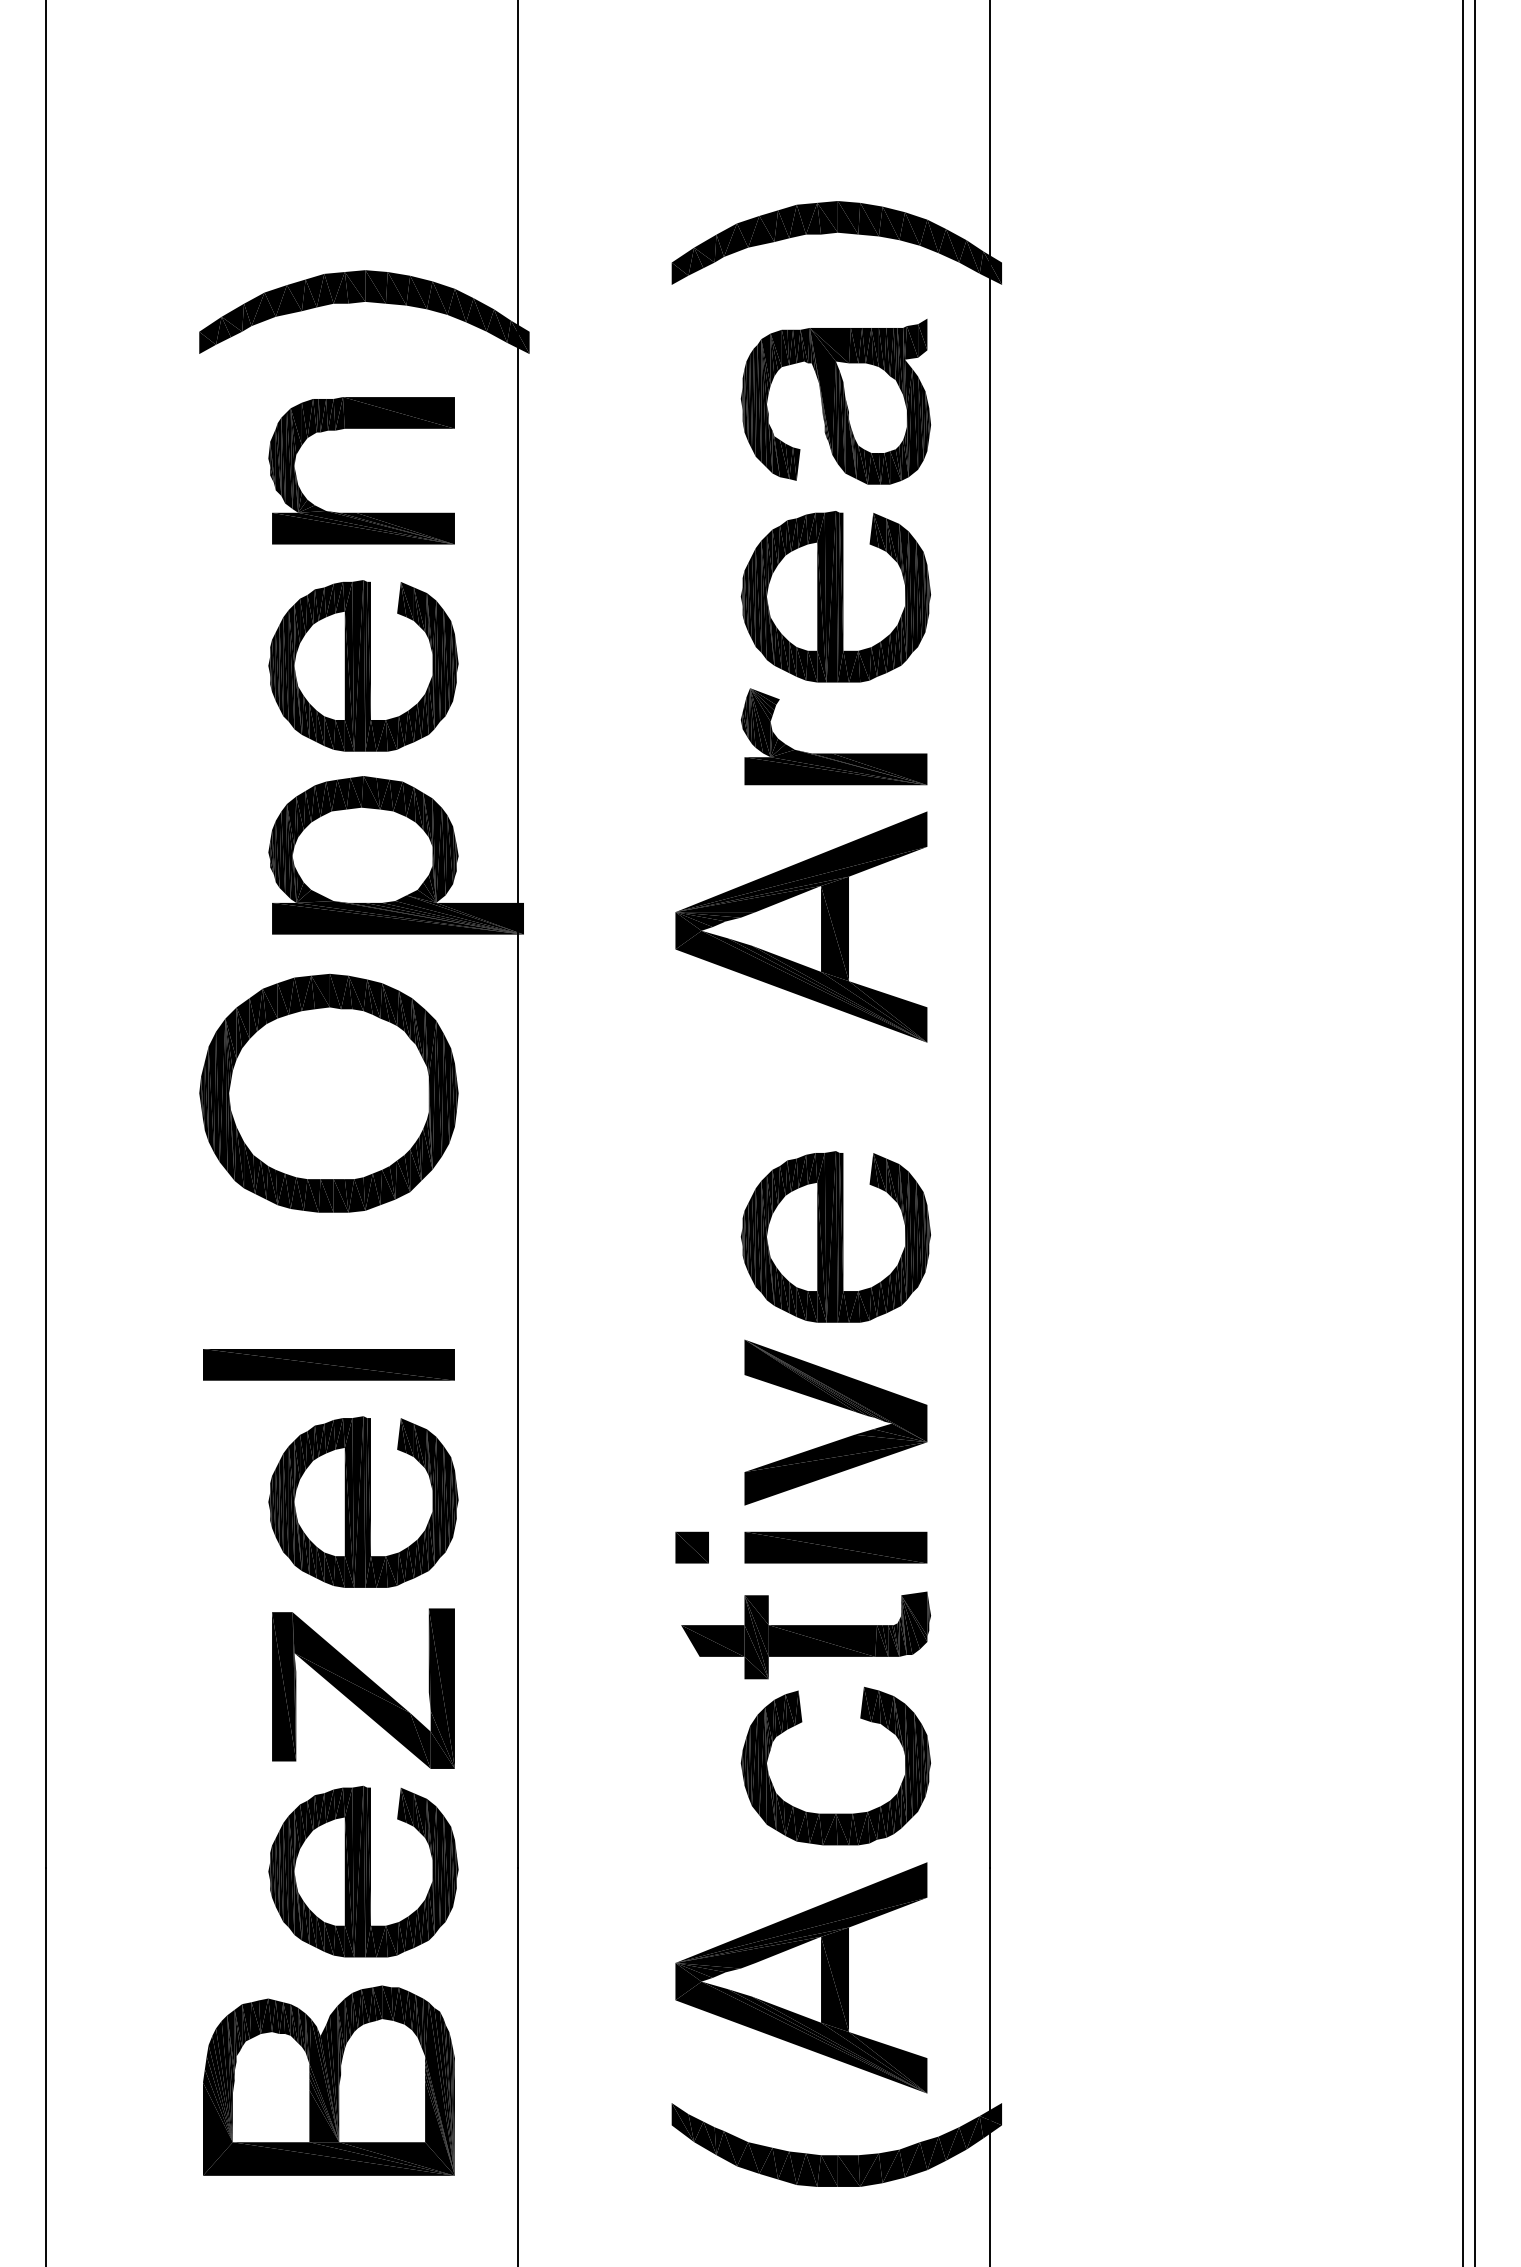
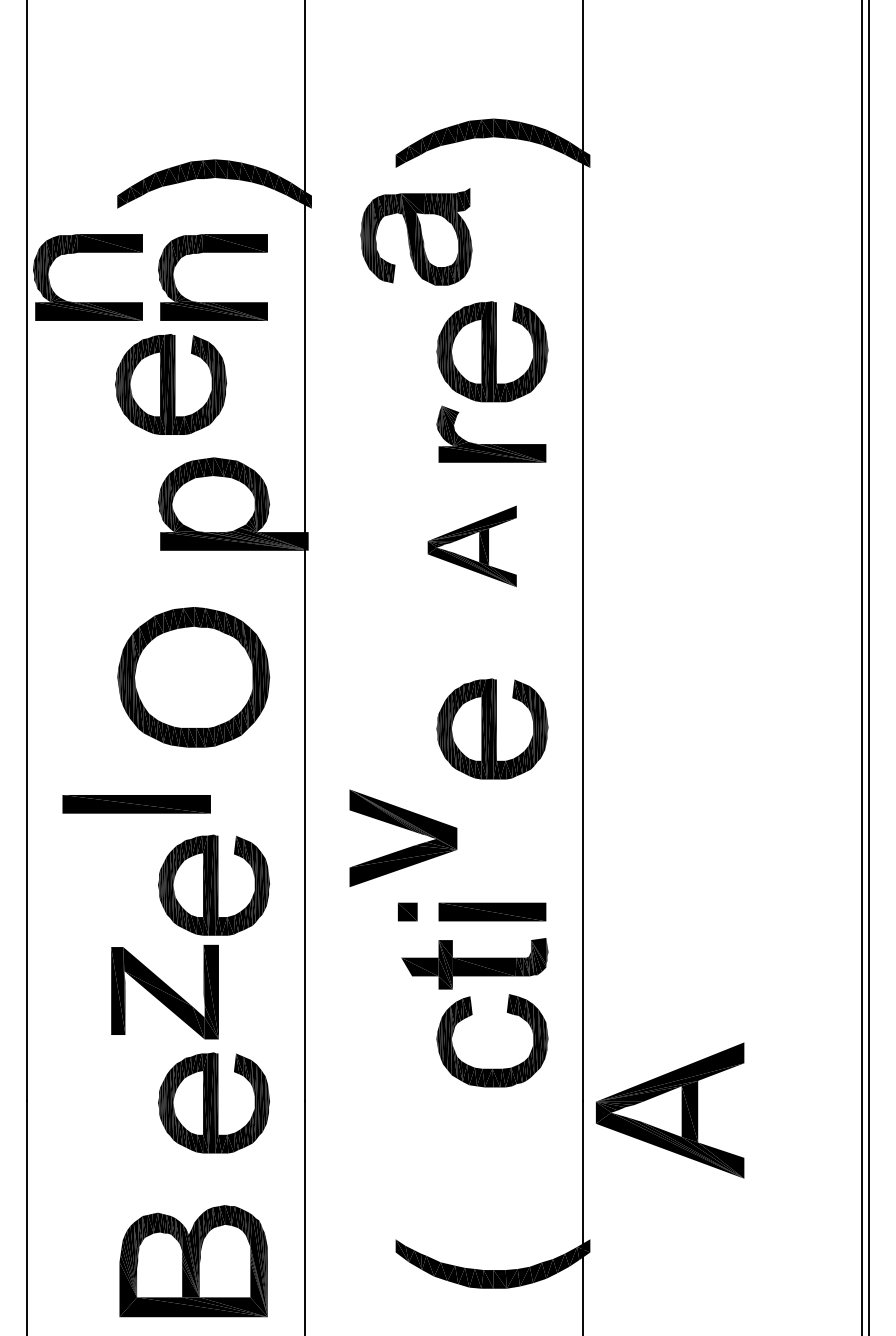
part: (836, 401) -> (416, 236), moved
part: (148, 428) -> (87, 252), added
part: (364, 665) -> (171, 384), moved
part: (802, 927) -> (472, 546), size x0.6
part: (328, 1093) -> (193, 677), moved
part: (328, 1365) -> (136, 804), moved
part: (841, 1407) -> (406, 829), moved
part: (362, 1687) -> (164, 991), moved
part: (802, 1977) -> (670, 1110), moved
part: (328, 2081) -> (193, 1261), moved

